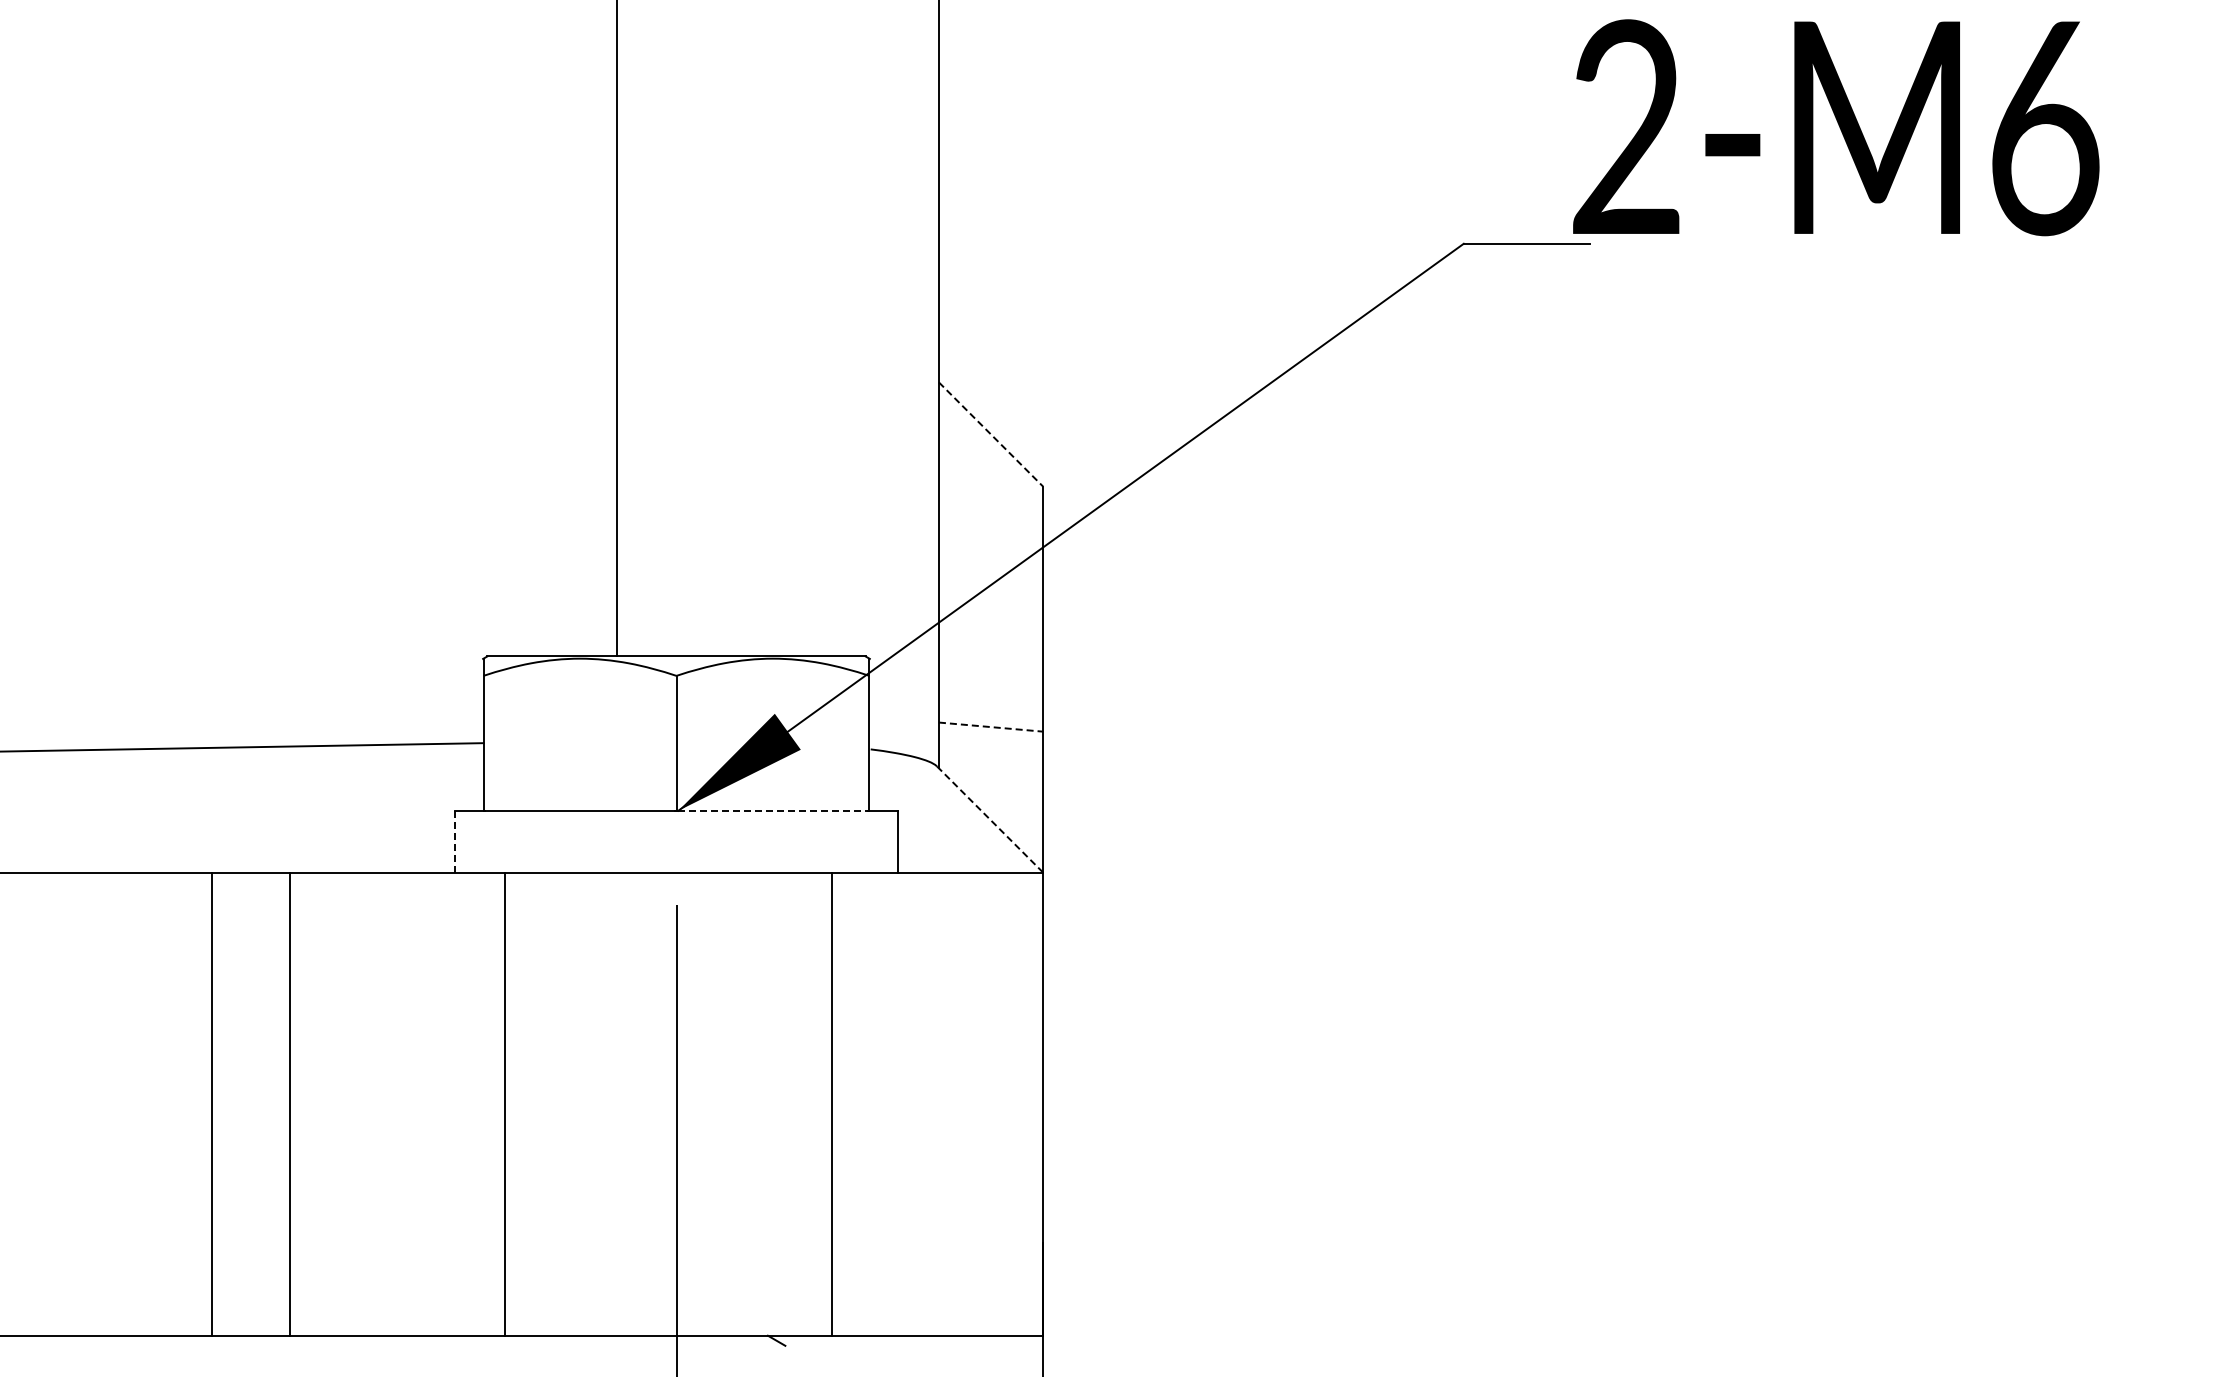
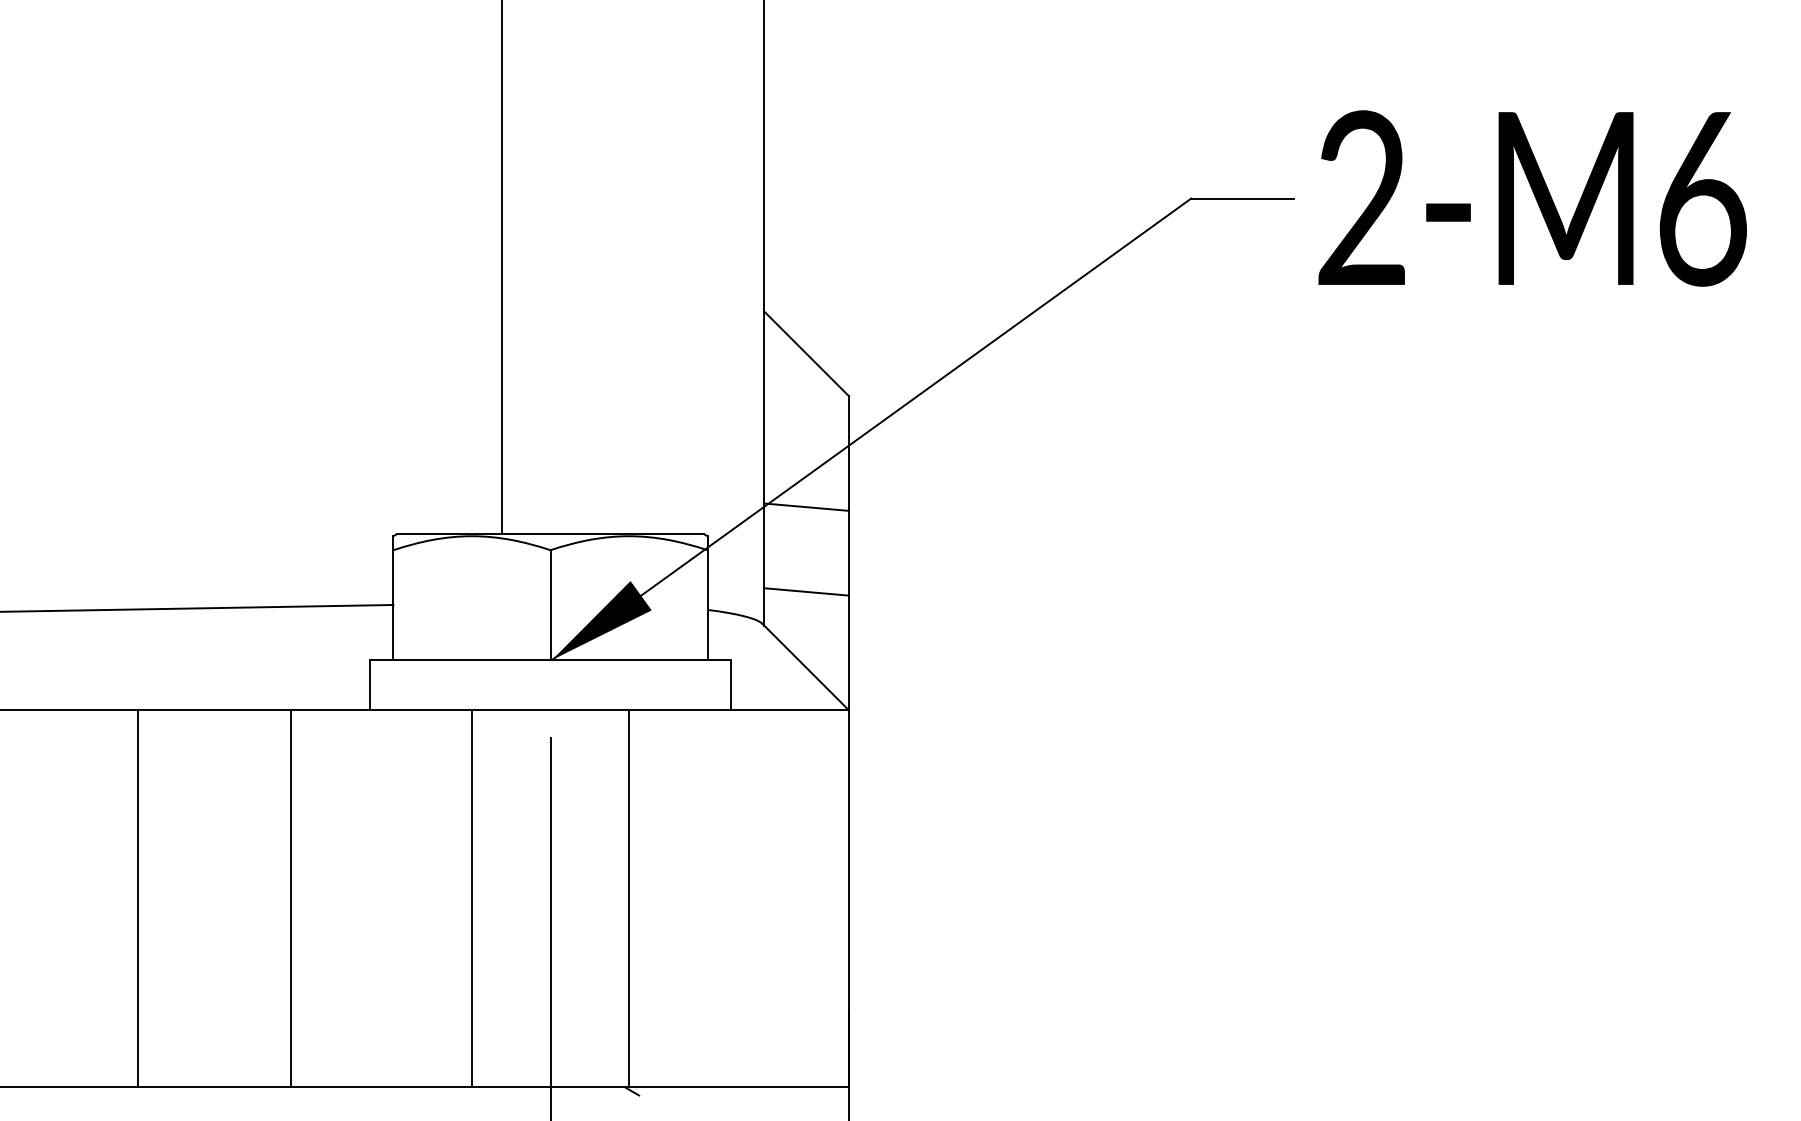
text: (1836, 127) -> (1532, 198), moved
line: (991, 434) -> (806, 353), dashed -> solid
line: (990, 622) -> (806, 506), added
line: (991, 727) -> (806, 592), dashed -> solid
line: (772, 810) -> (628, 659), dashed -> solid
line: (989, 819) -> (805, 667), dashed -> solid
line: (454, 841) -> (369, 685), dashed -> solid
line: (211, 1103) -> (137, 898), moved
line: (290, 1103) -> (290, 898), moved
line: (504, 1103) -> (471, 898), moved
line: (831, 1103) -> (628, 898), moved

